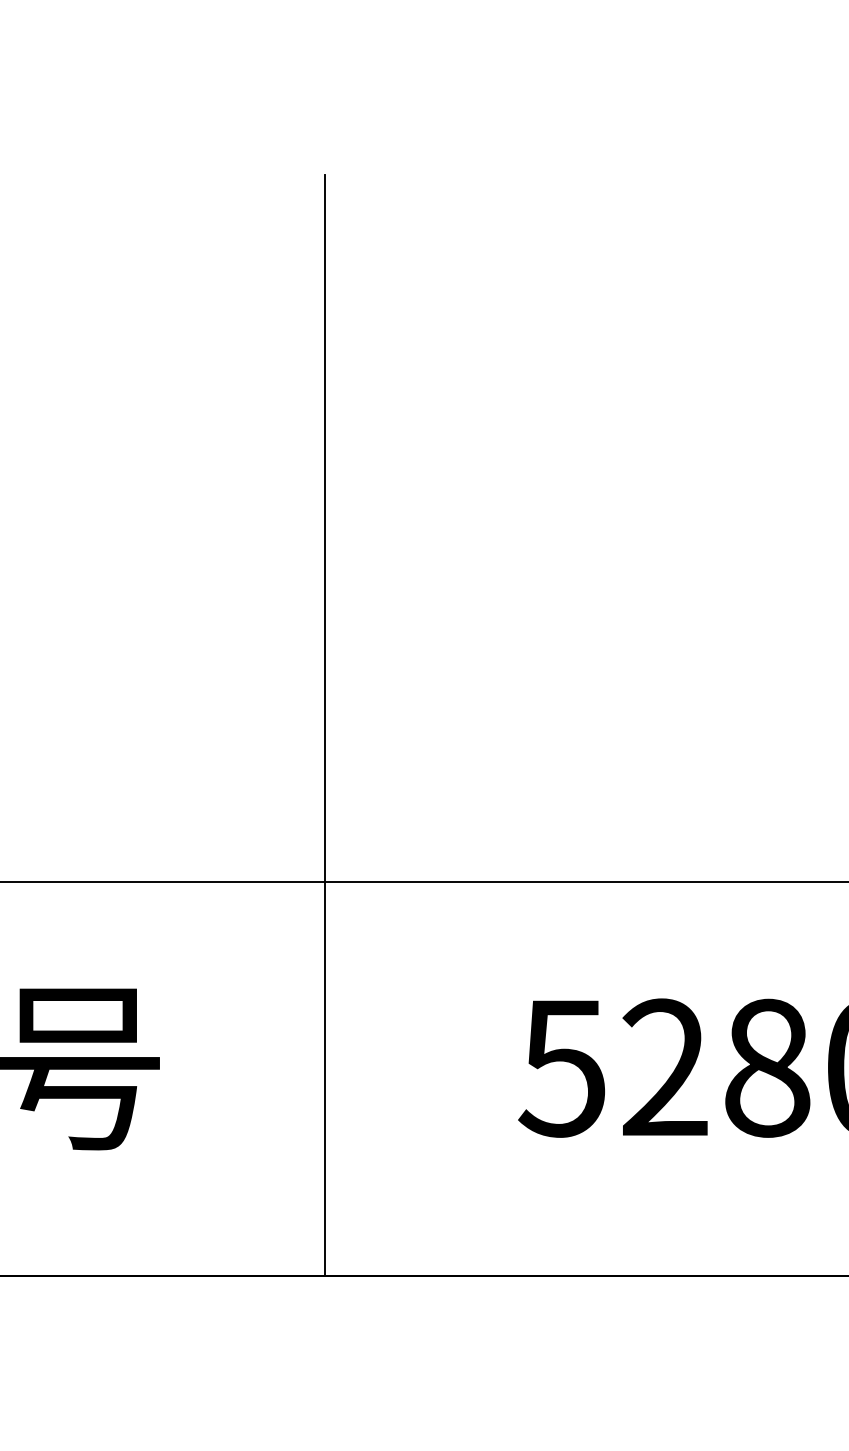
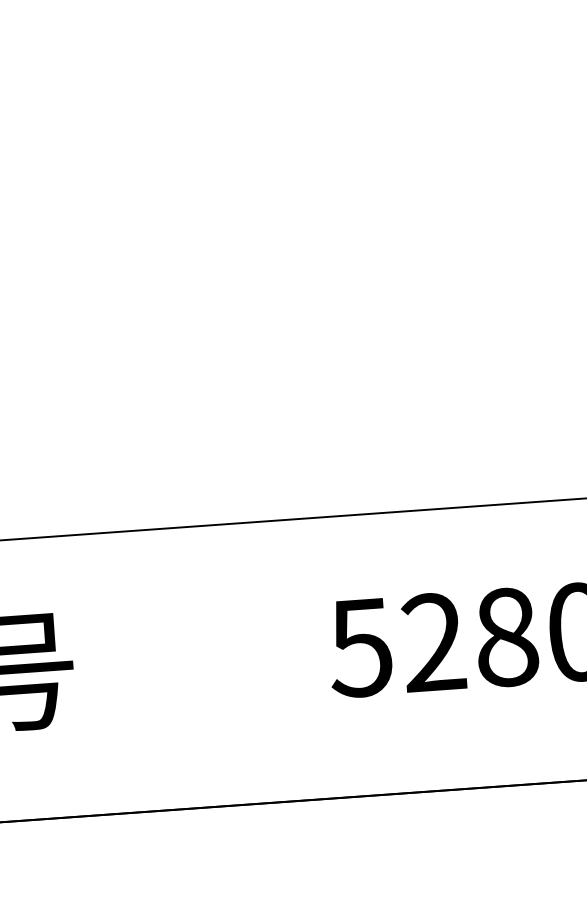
line: (324, 725) -> (173, 415), removed

